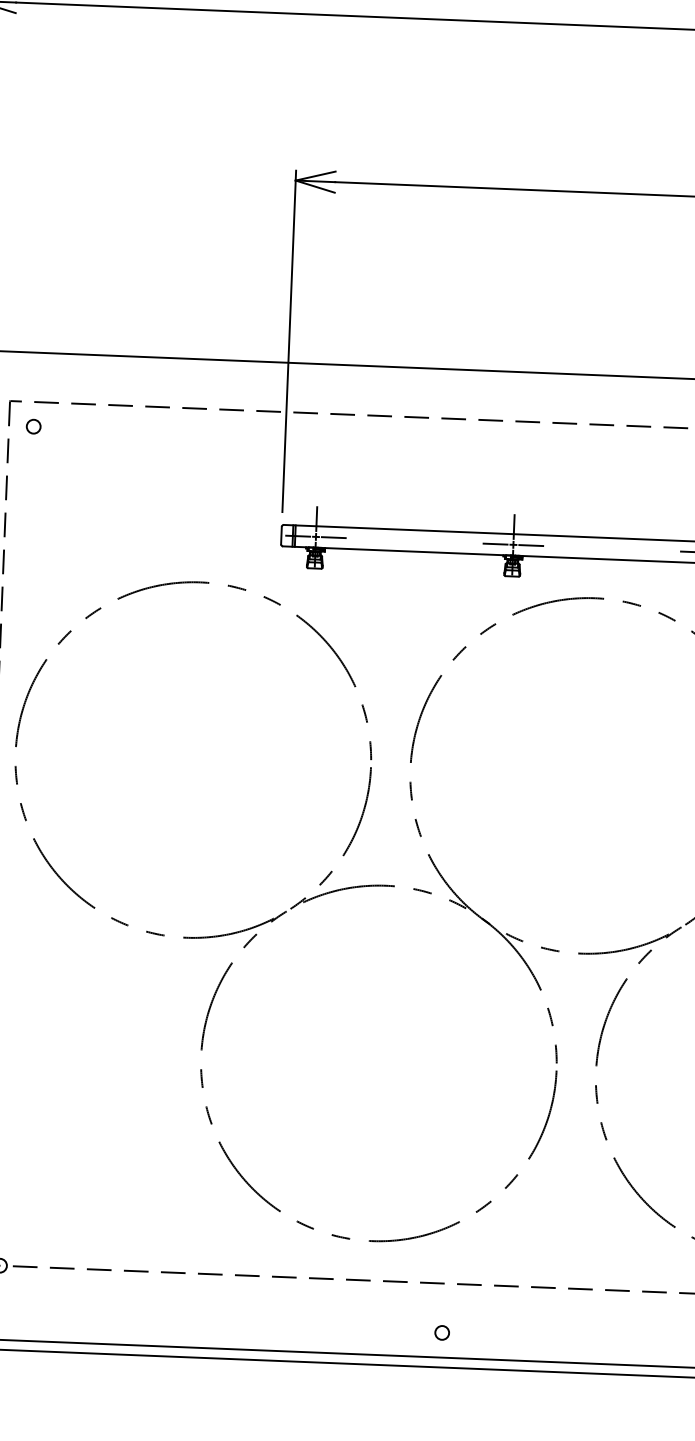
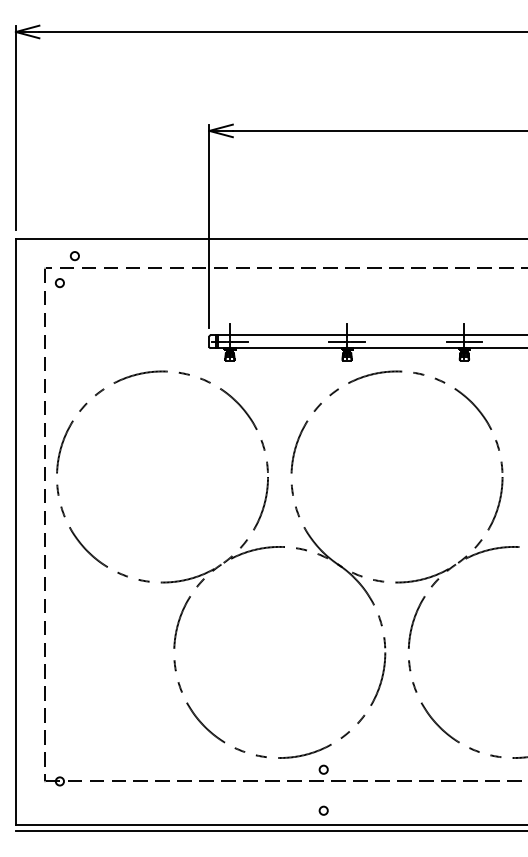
circle: (60, 382) -> (74, 256), added
circle: (444, 1263) -> (323, 769), added

